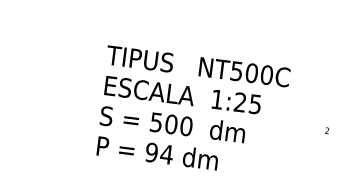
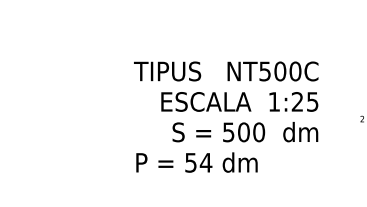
text: (182, 94) -> (239, 101), moved
text: (172, 124) -> (245, 132), moved
text: (151, 152) -> (190, 162), 94 -> 54

